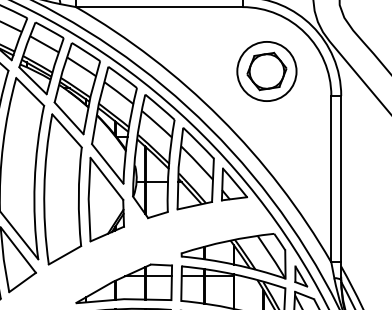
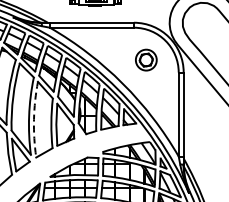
part: (267, 70) -> (146, 59), size x0.7
arc: (45, 189) -> (34, 119), solid -> dashed

